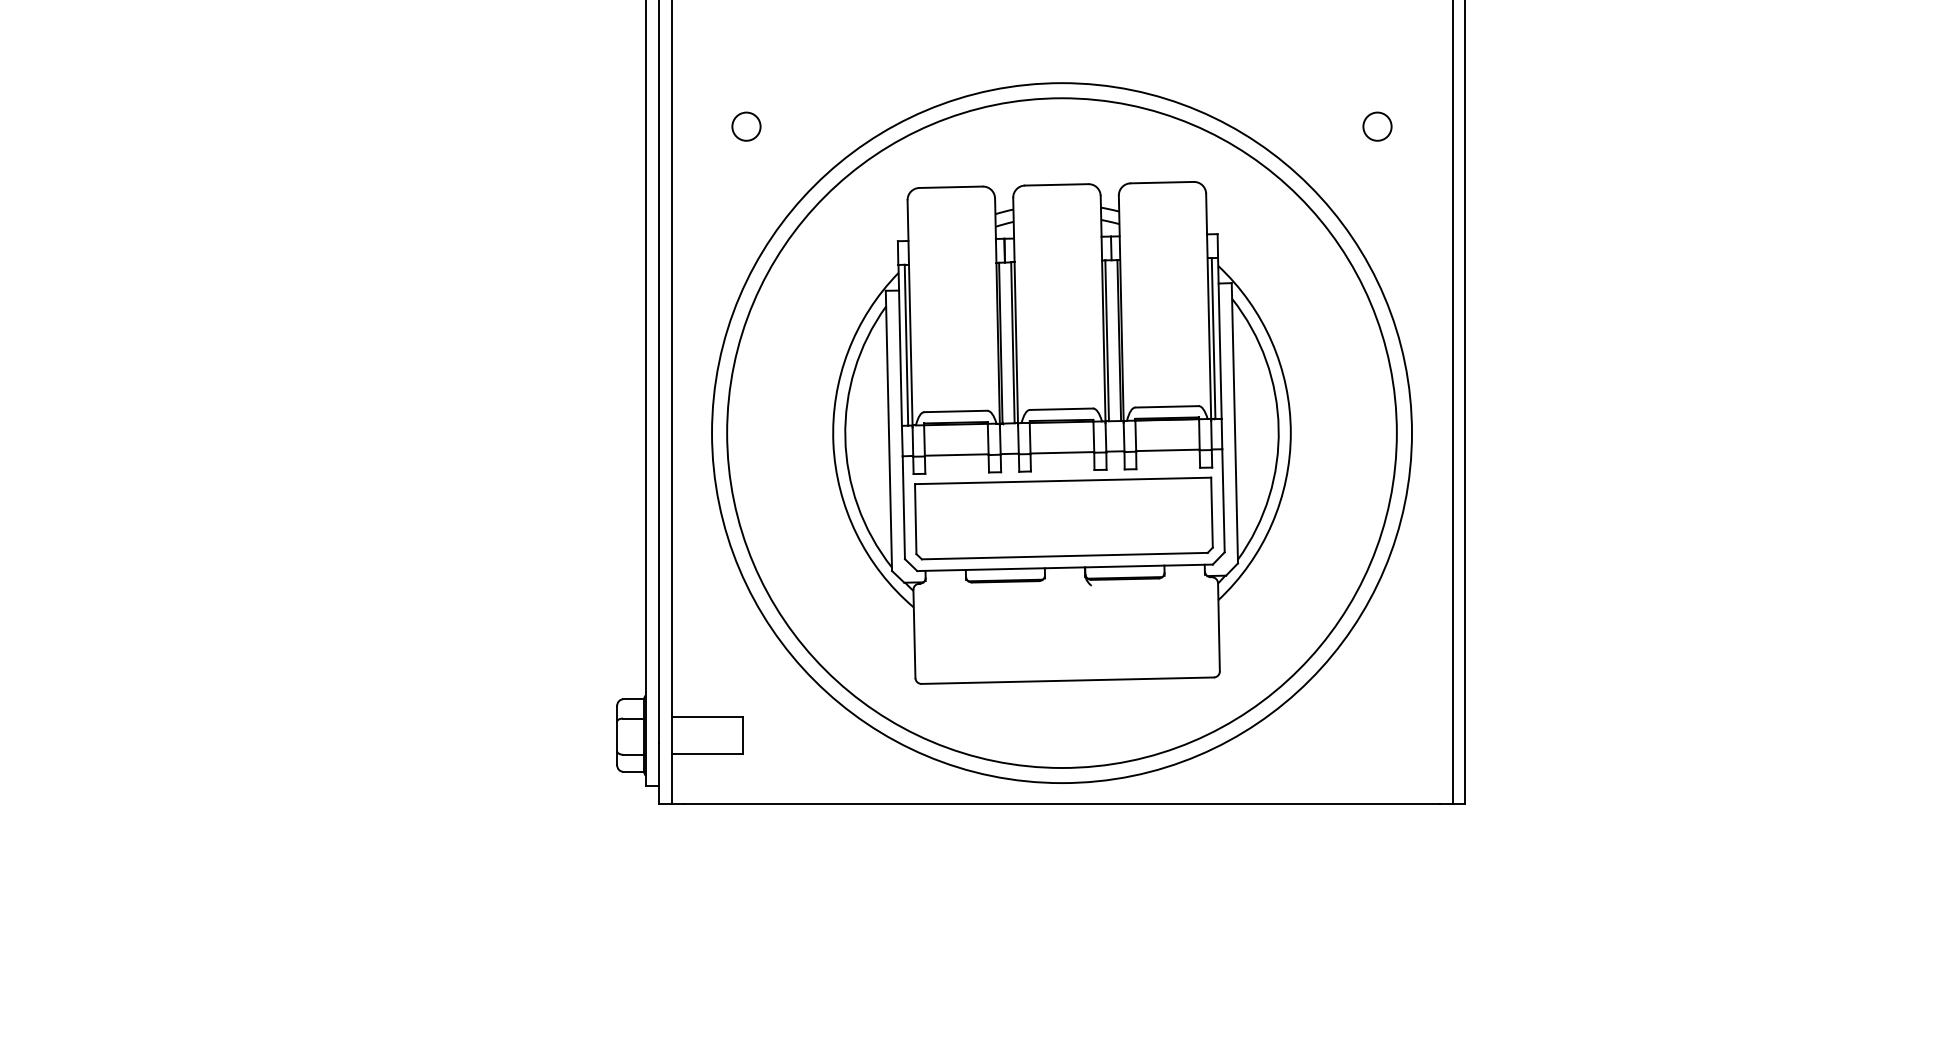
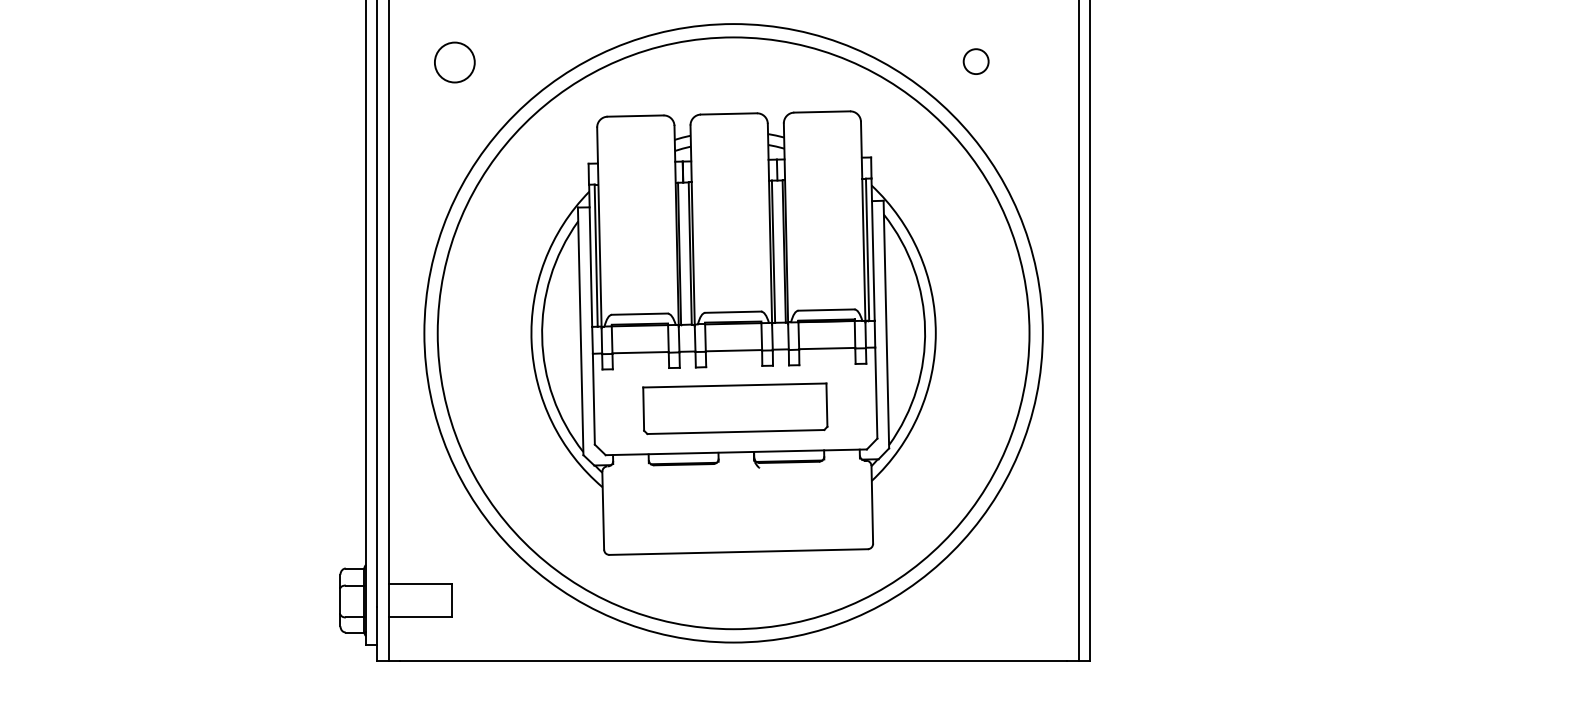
circle: (746, 126) -> (454, 62), size x1.6
circle: (1377, 126) -> (976, 61), moved
part: (1063, 518) -> (734, 408), size x0.7

